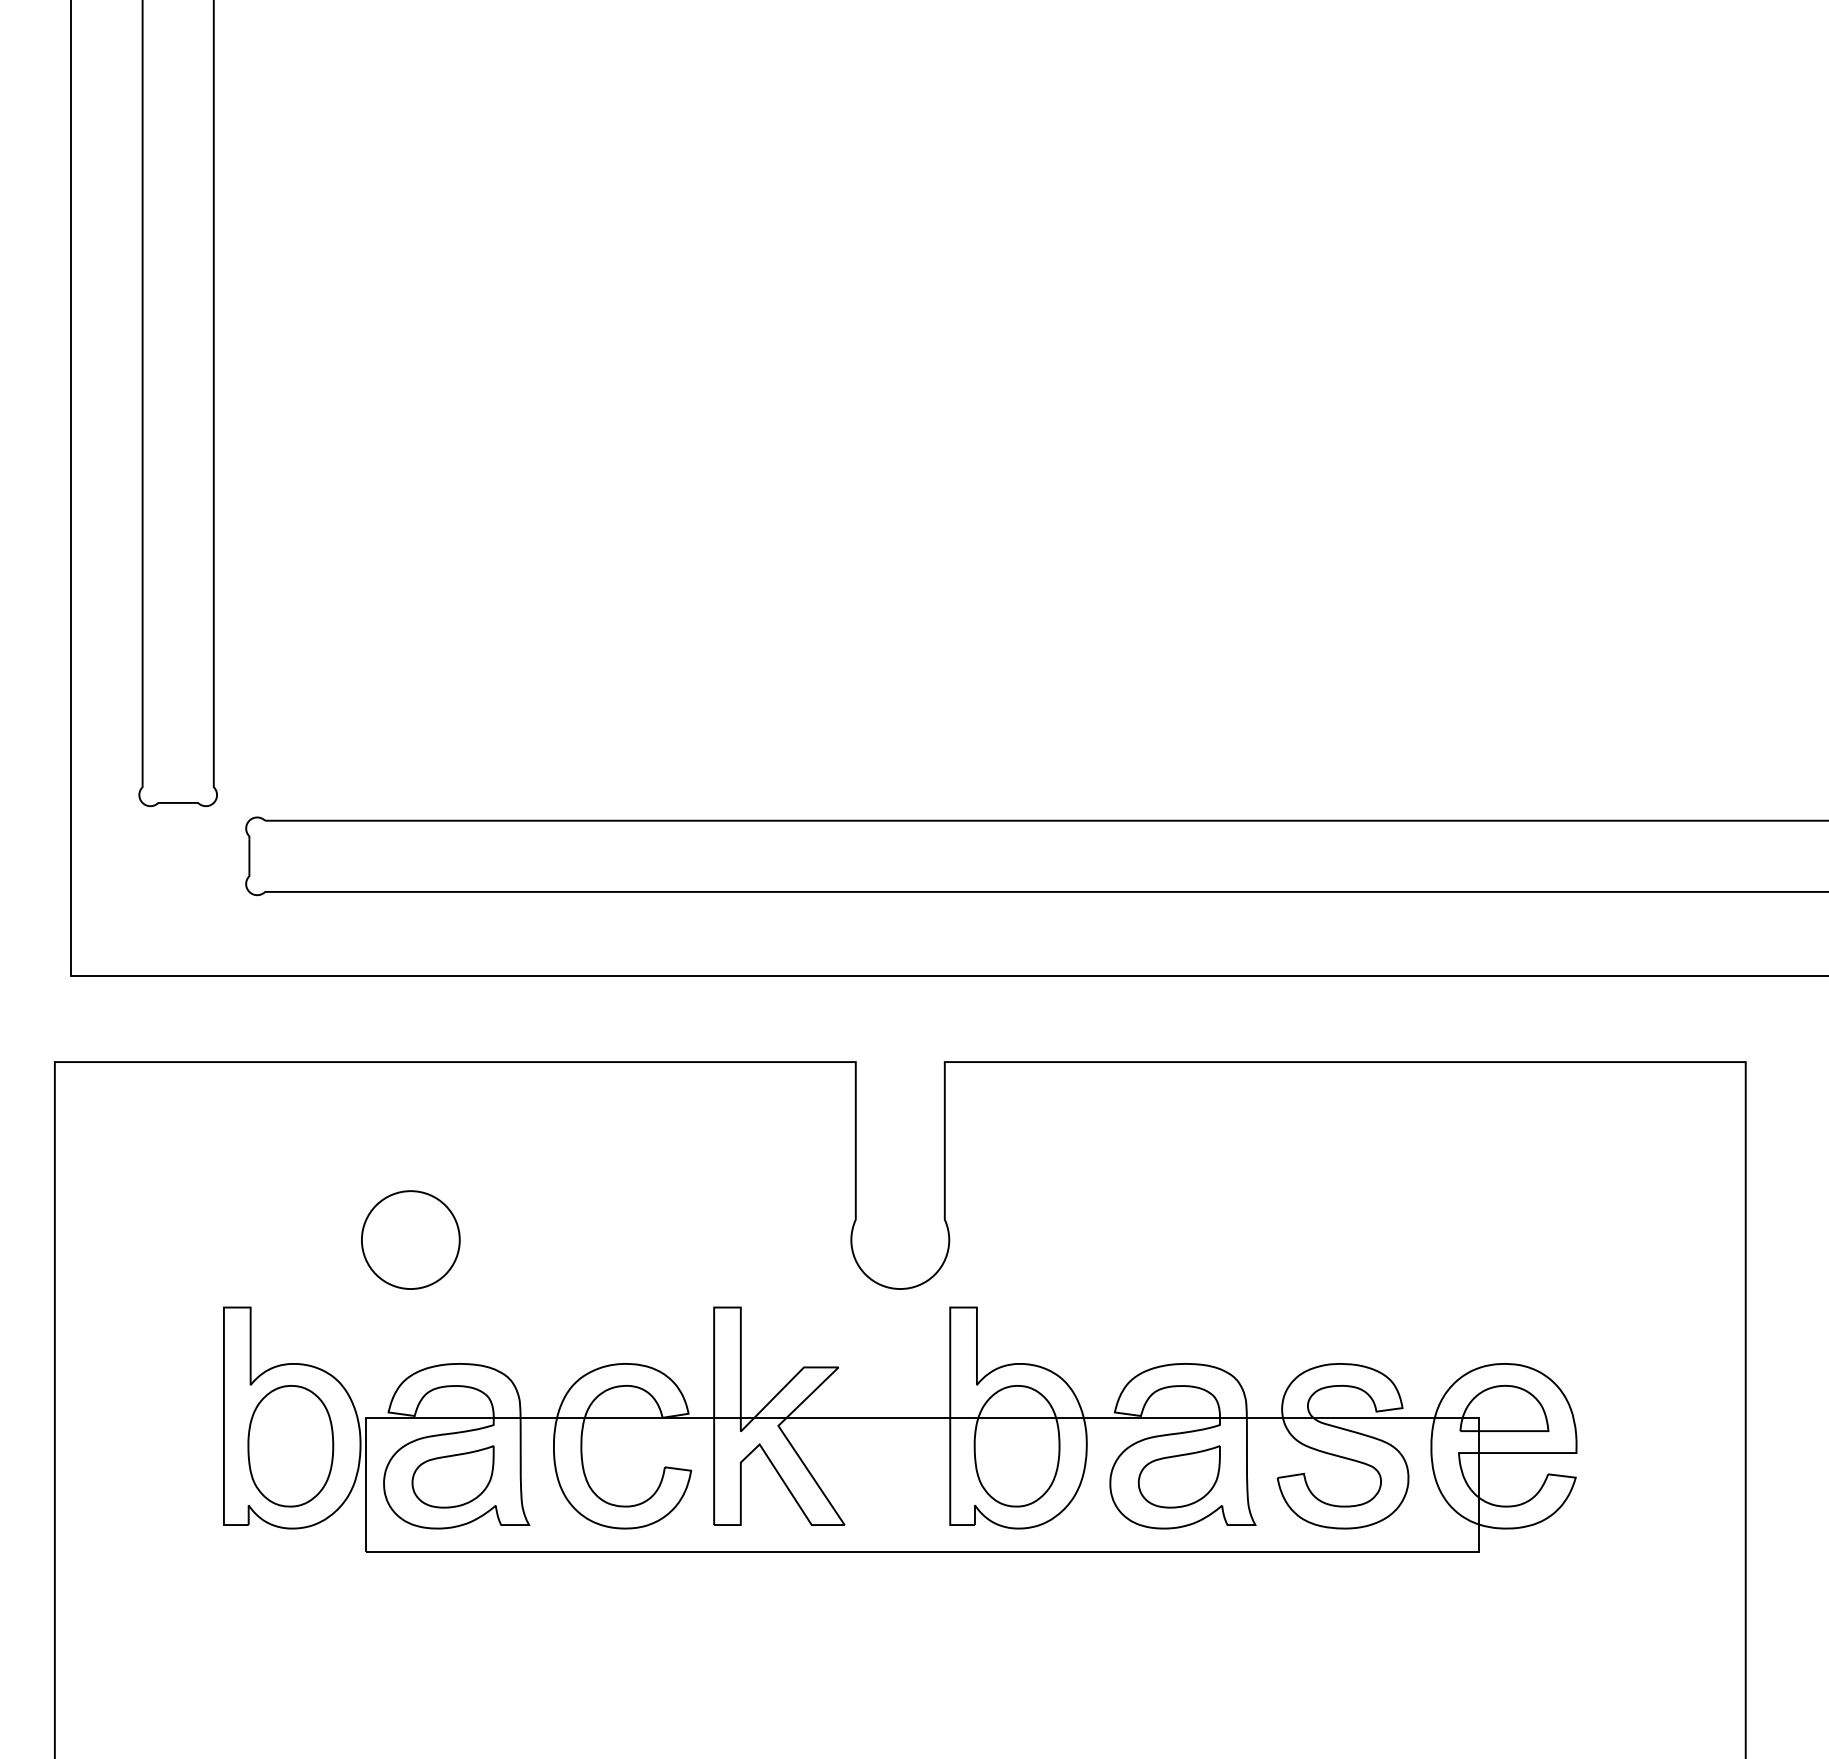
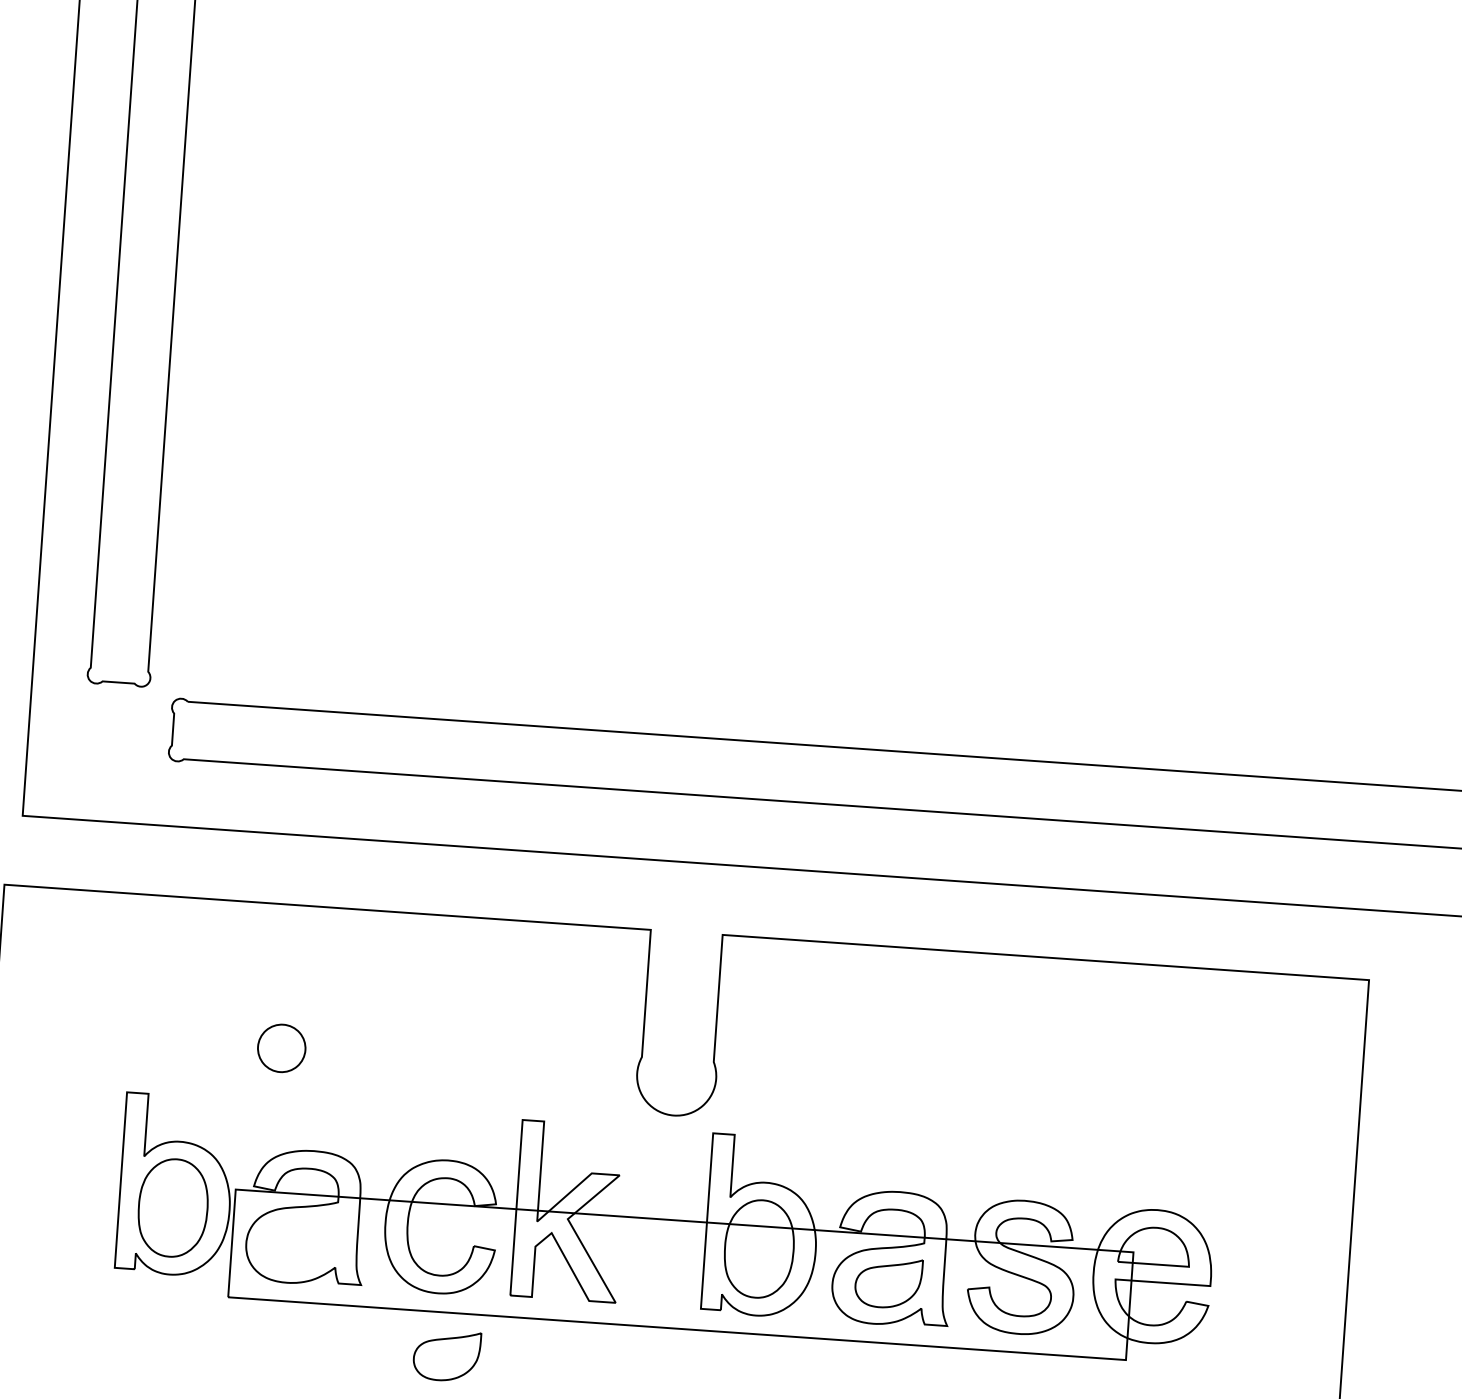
part: (410, 1239) -> (281, 1047), size x0.6
part: (452, 1476) -> (446, 1355), moved

